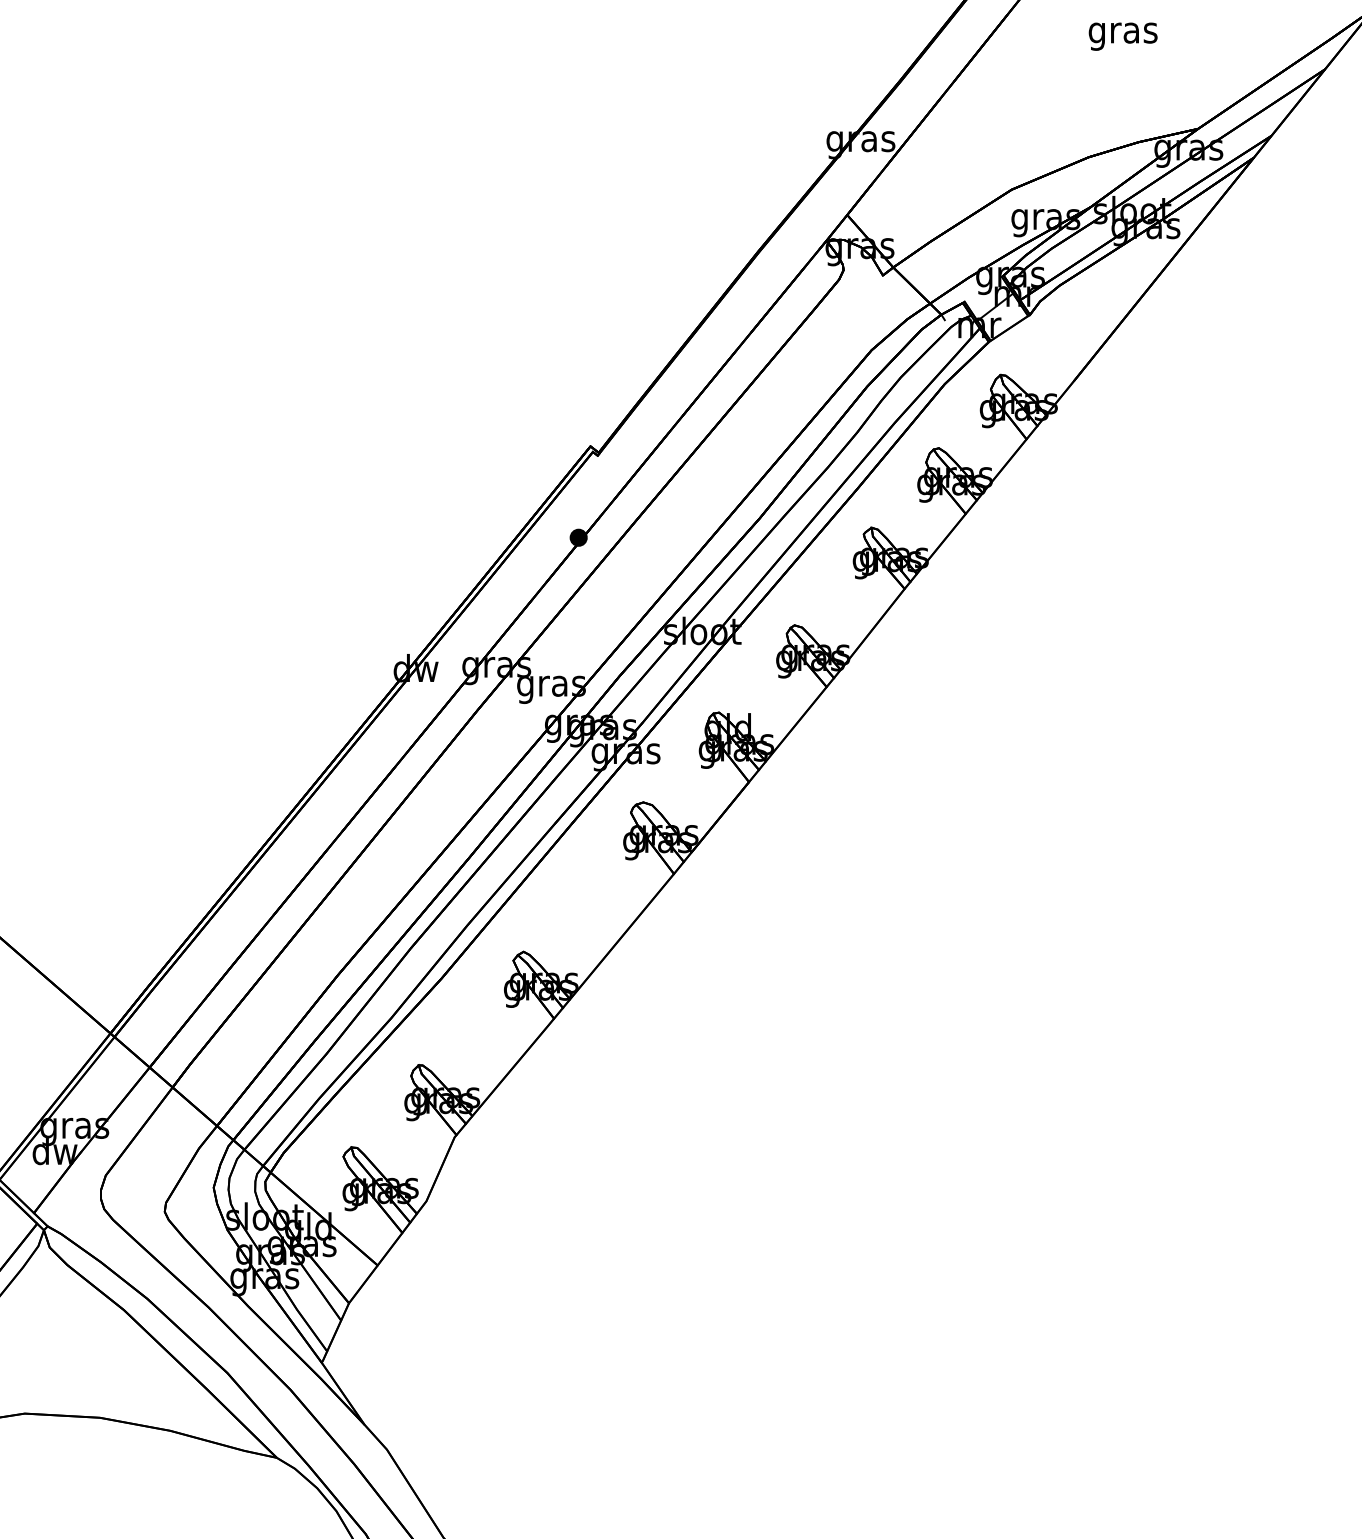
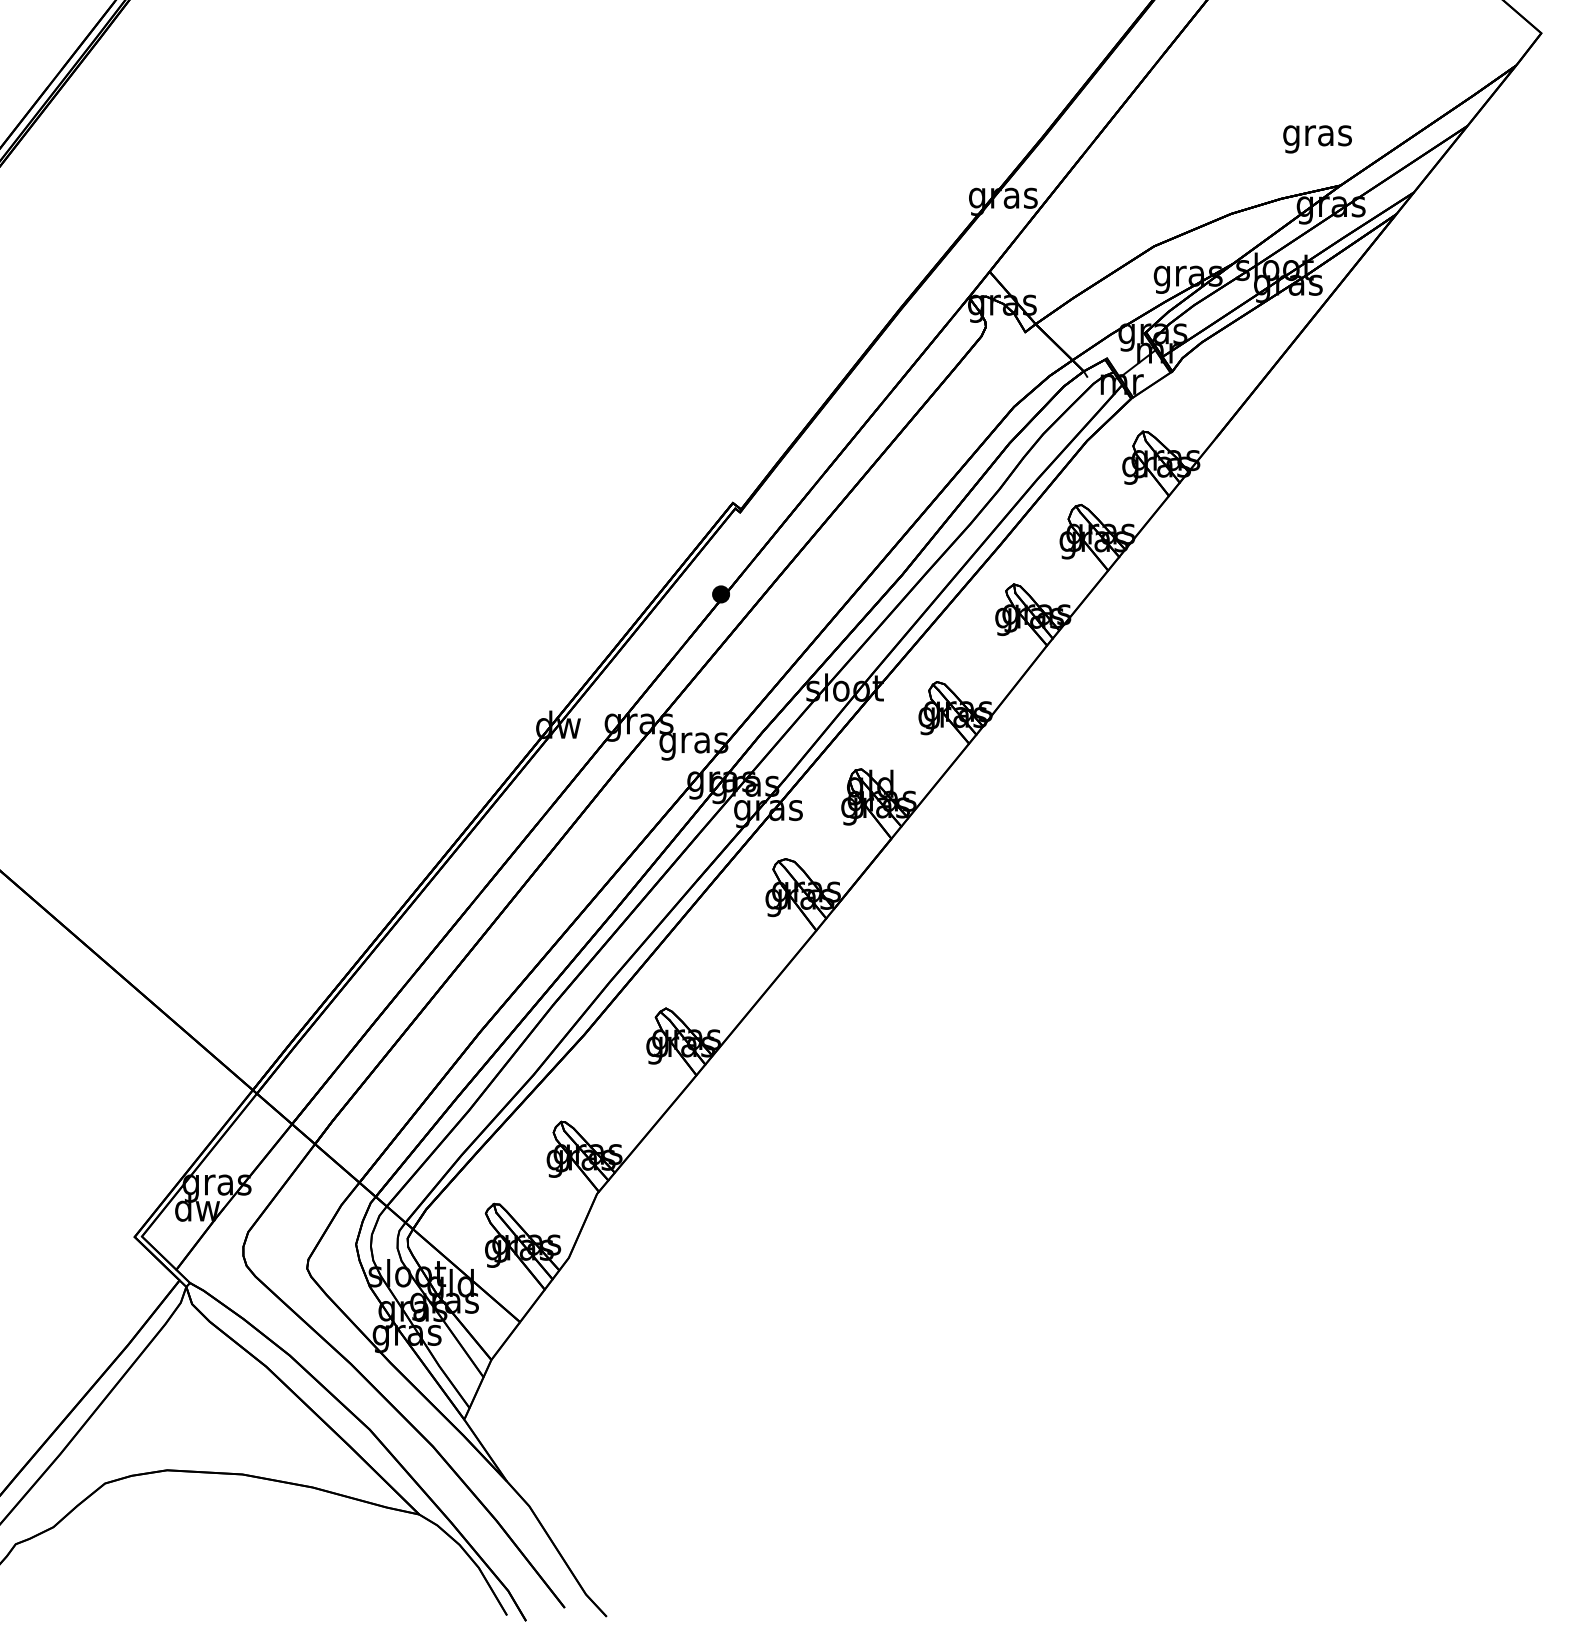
text: (1123, 36) -> (1317, 139), moved

